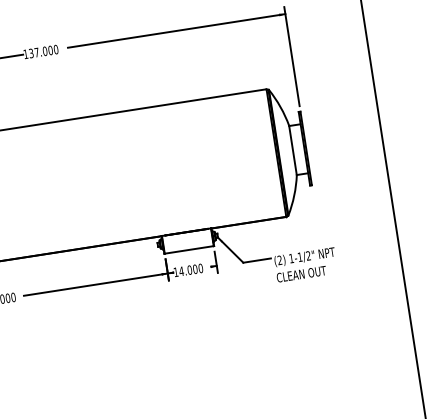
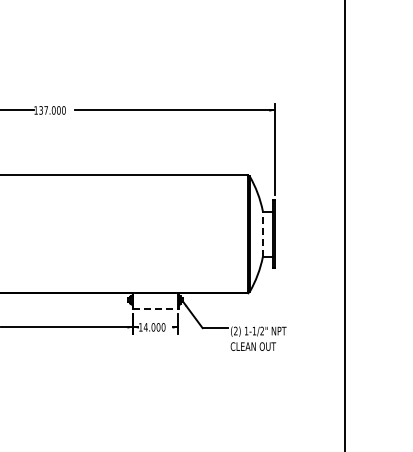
line: (292, 150) -> (262, 234), solid -> dashed
line: (189, 250) -> (155, 309), solid -> dashed

